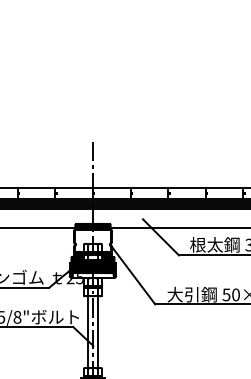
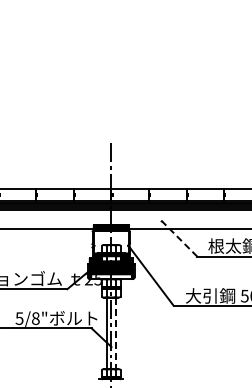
line: (161, 238) -> (179, 239), solid -> dashed
line: (98, 332) -> (116, 333), solid -> dashed

